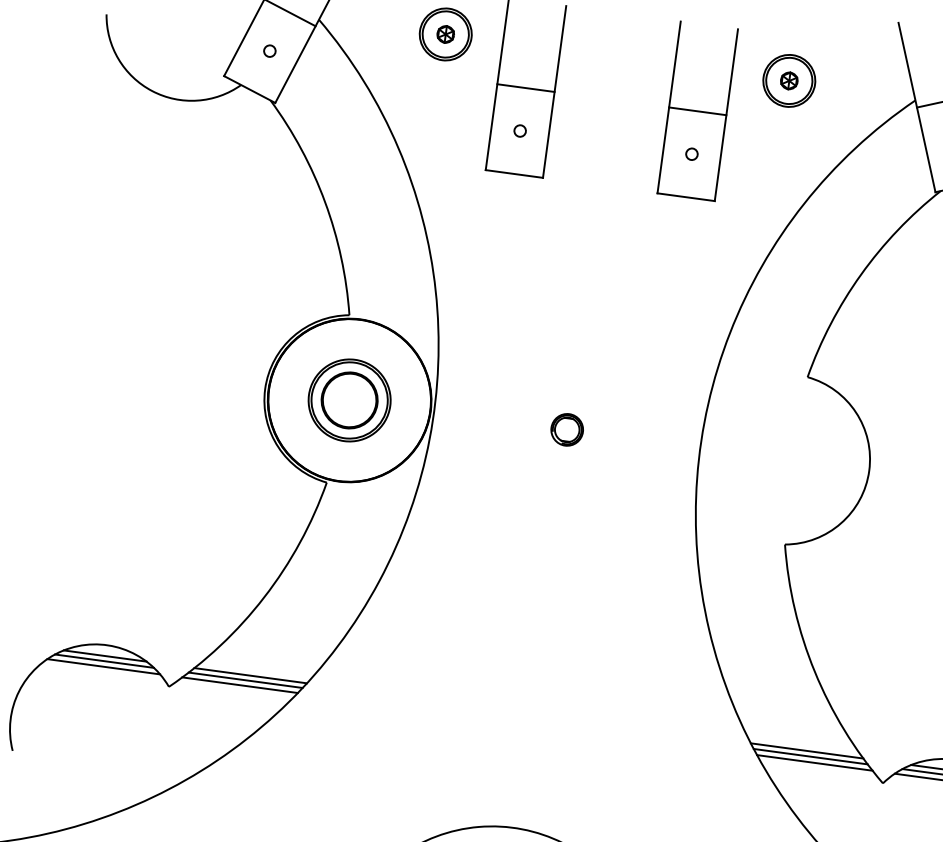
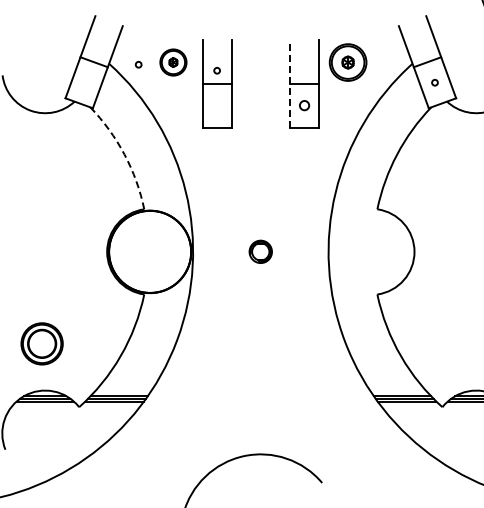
circle: (269, 50) -> (138, 64), moved
part: (789, 80) -> (348, 62), size x1.4
line: (668, 106) -> (289, 83), solid -> dashed
circle: (518, 130) -> (216, 70), moved
circle: (691, 153) -> (304, 105), size x1.6
arc: (325, 202) -> (124, 154), solid -> dashed
part: (348, 399) -> (41, 343), moved
part: (566, 429) -> (260, 251), size x1.4

